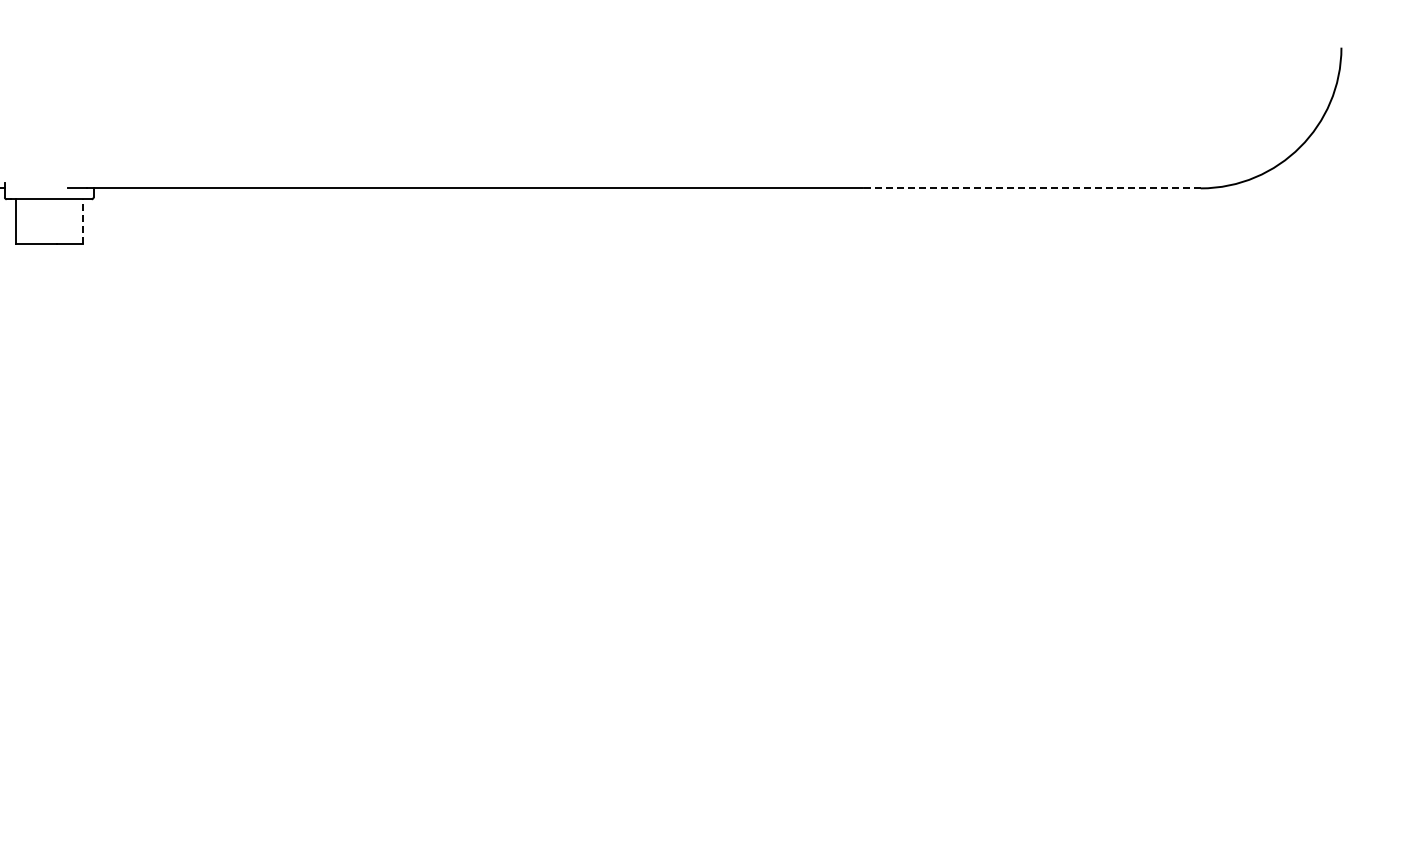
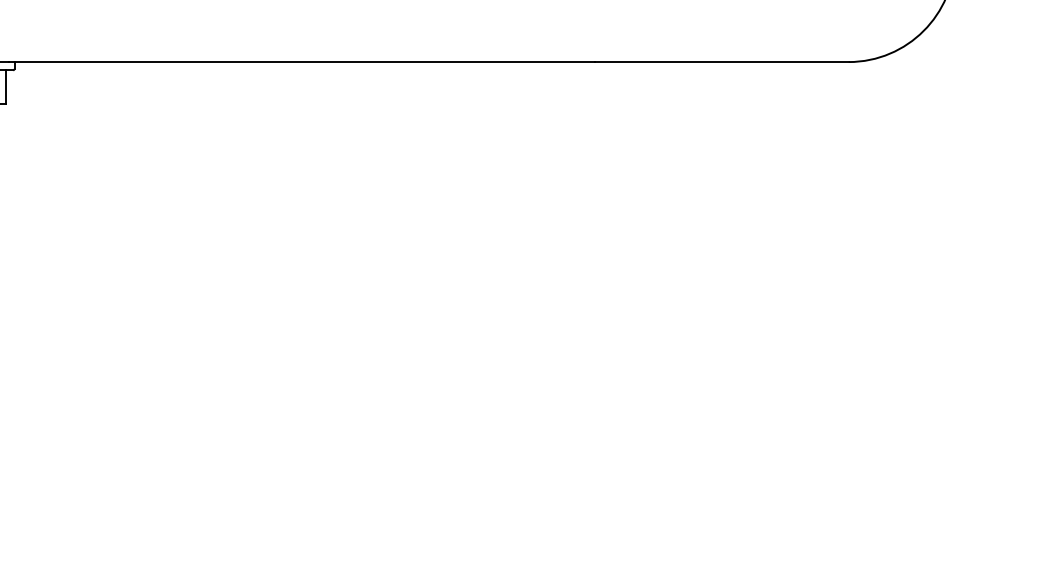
line: (1032, 188) -> (721, 62), dashed -> solid
line: (82, 221) -> (6, 87), dashed -> solid

